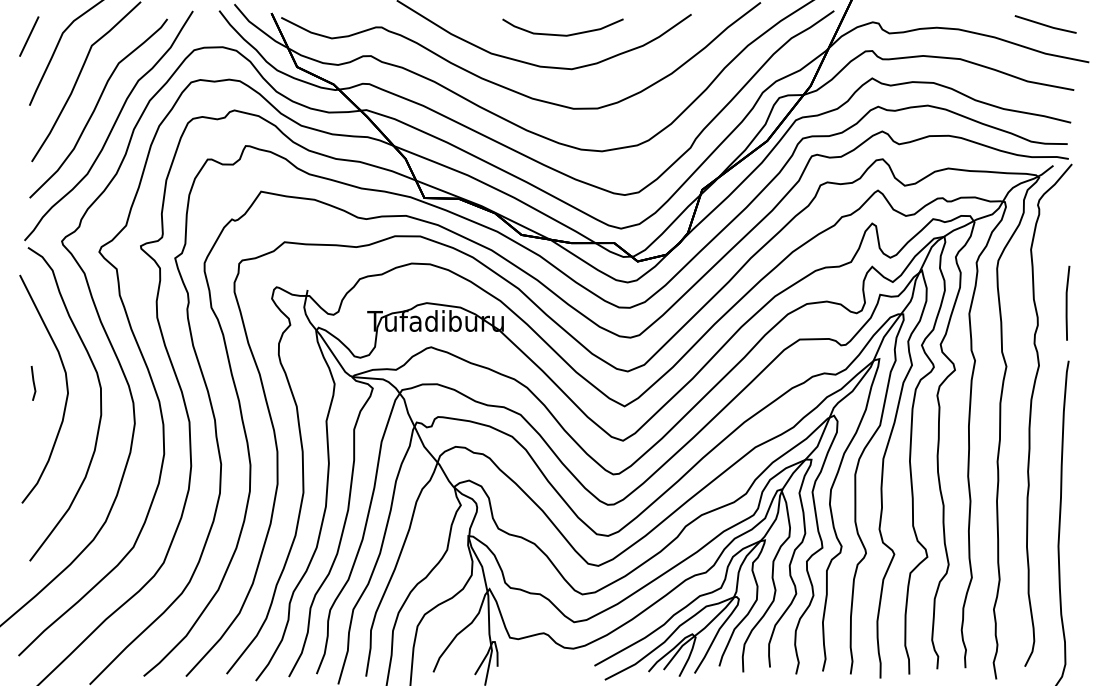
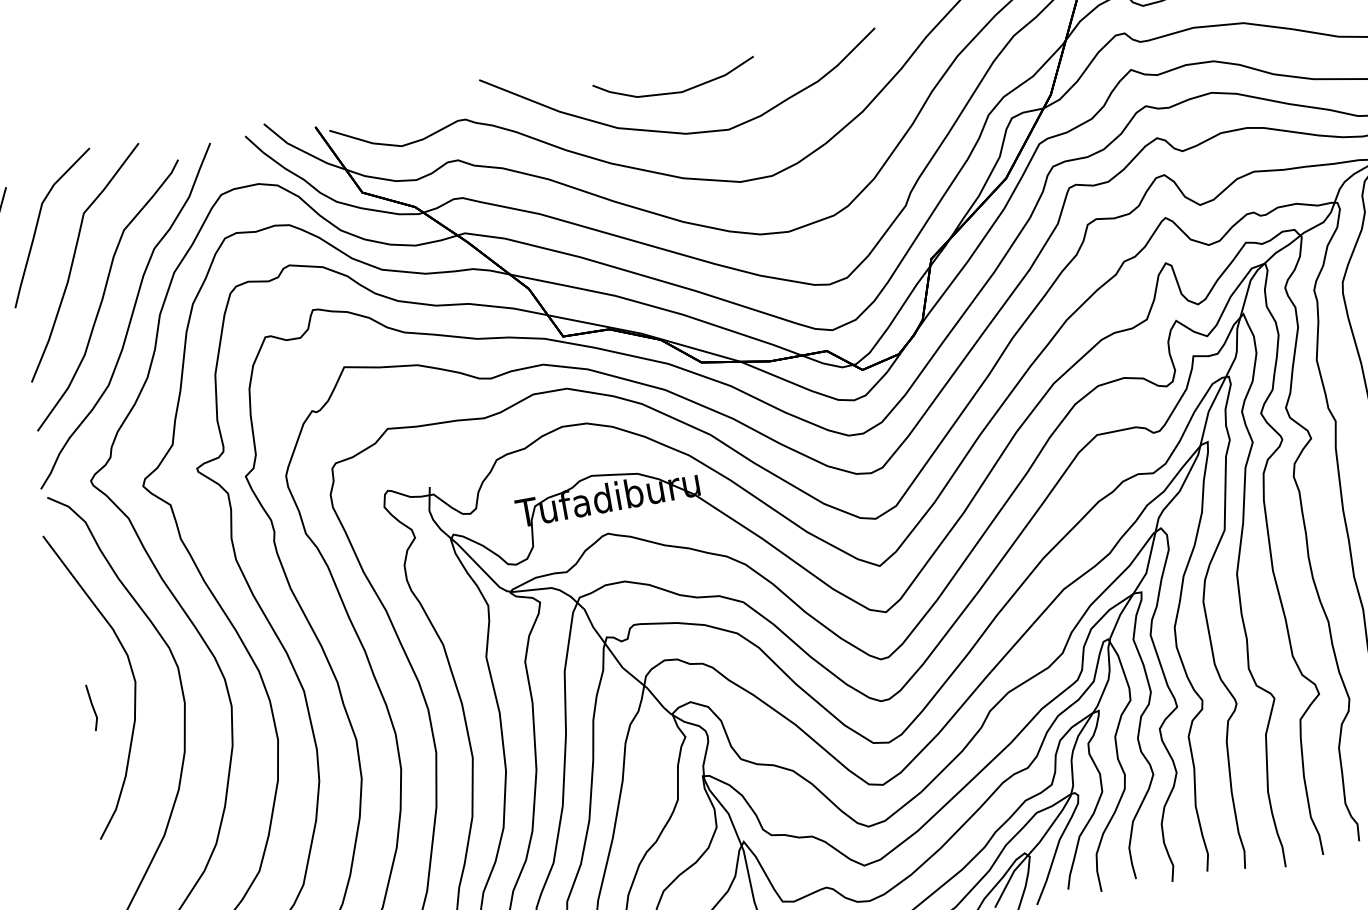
curve: (562, 34) -> (676, 91), moved
line: (33, 383) -> (92, 707), moved

